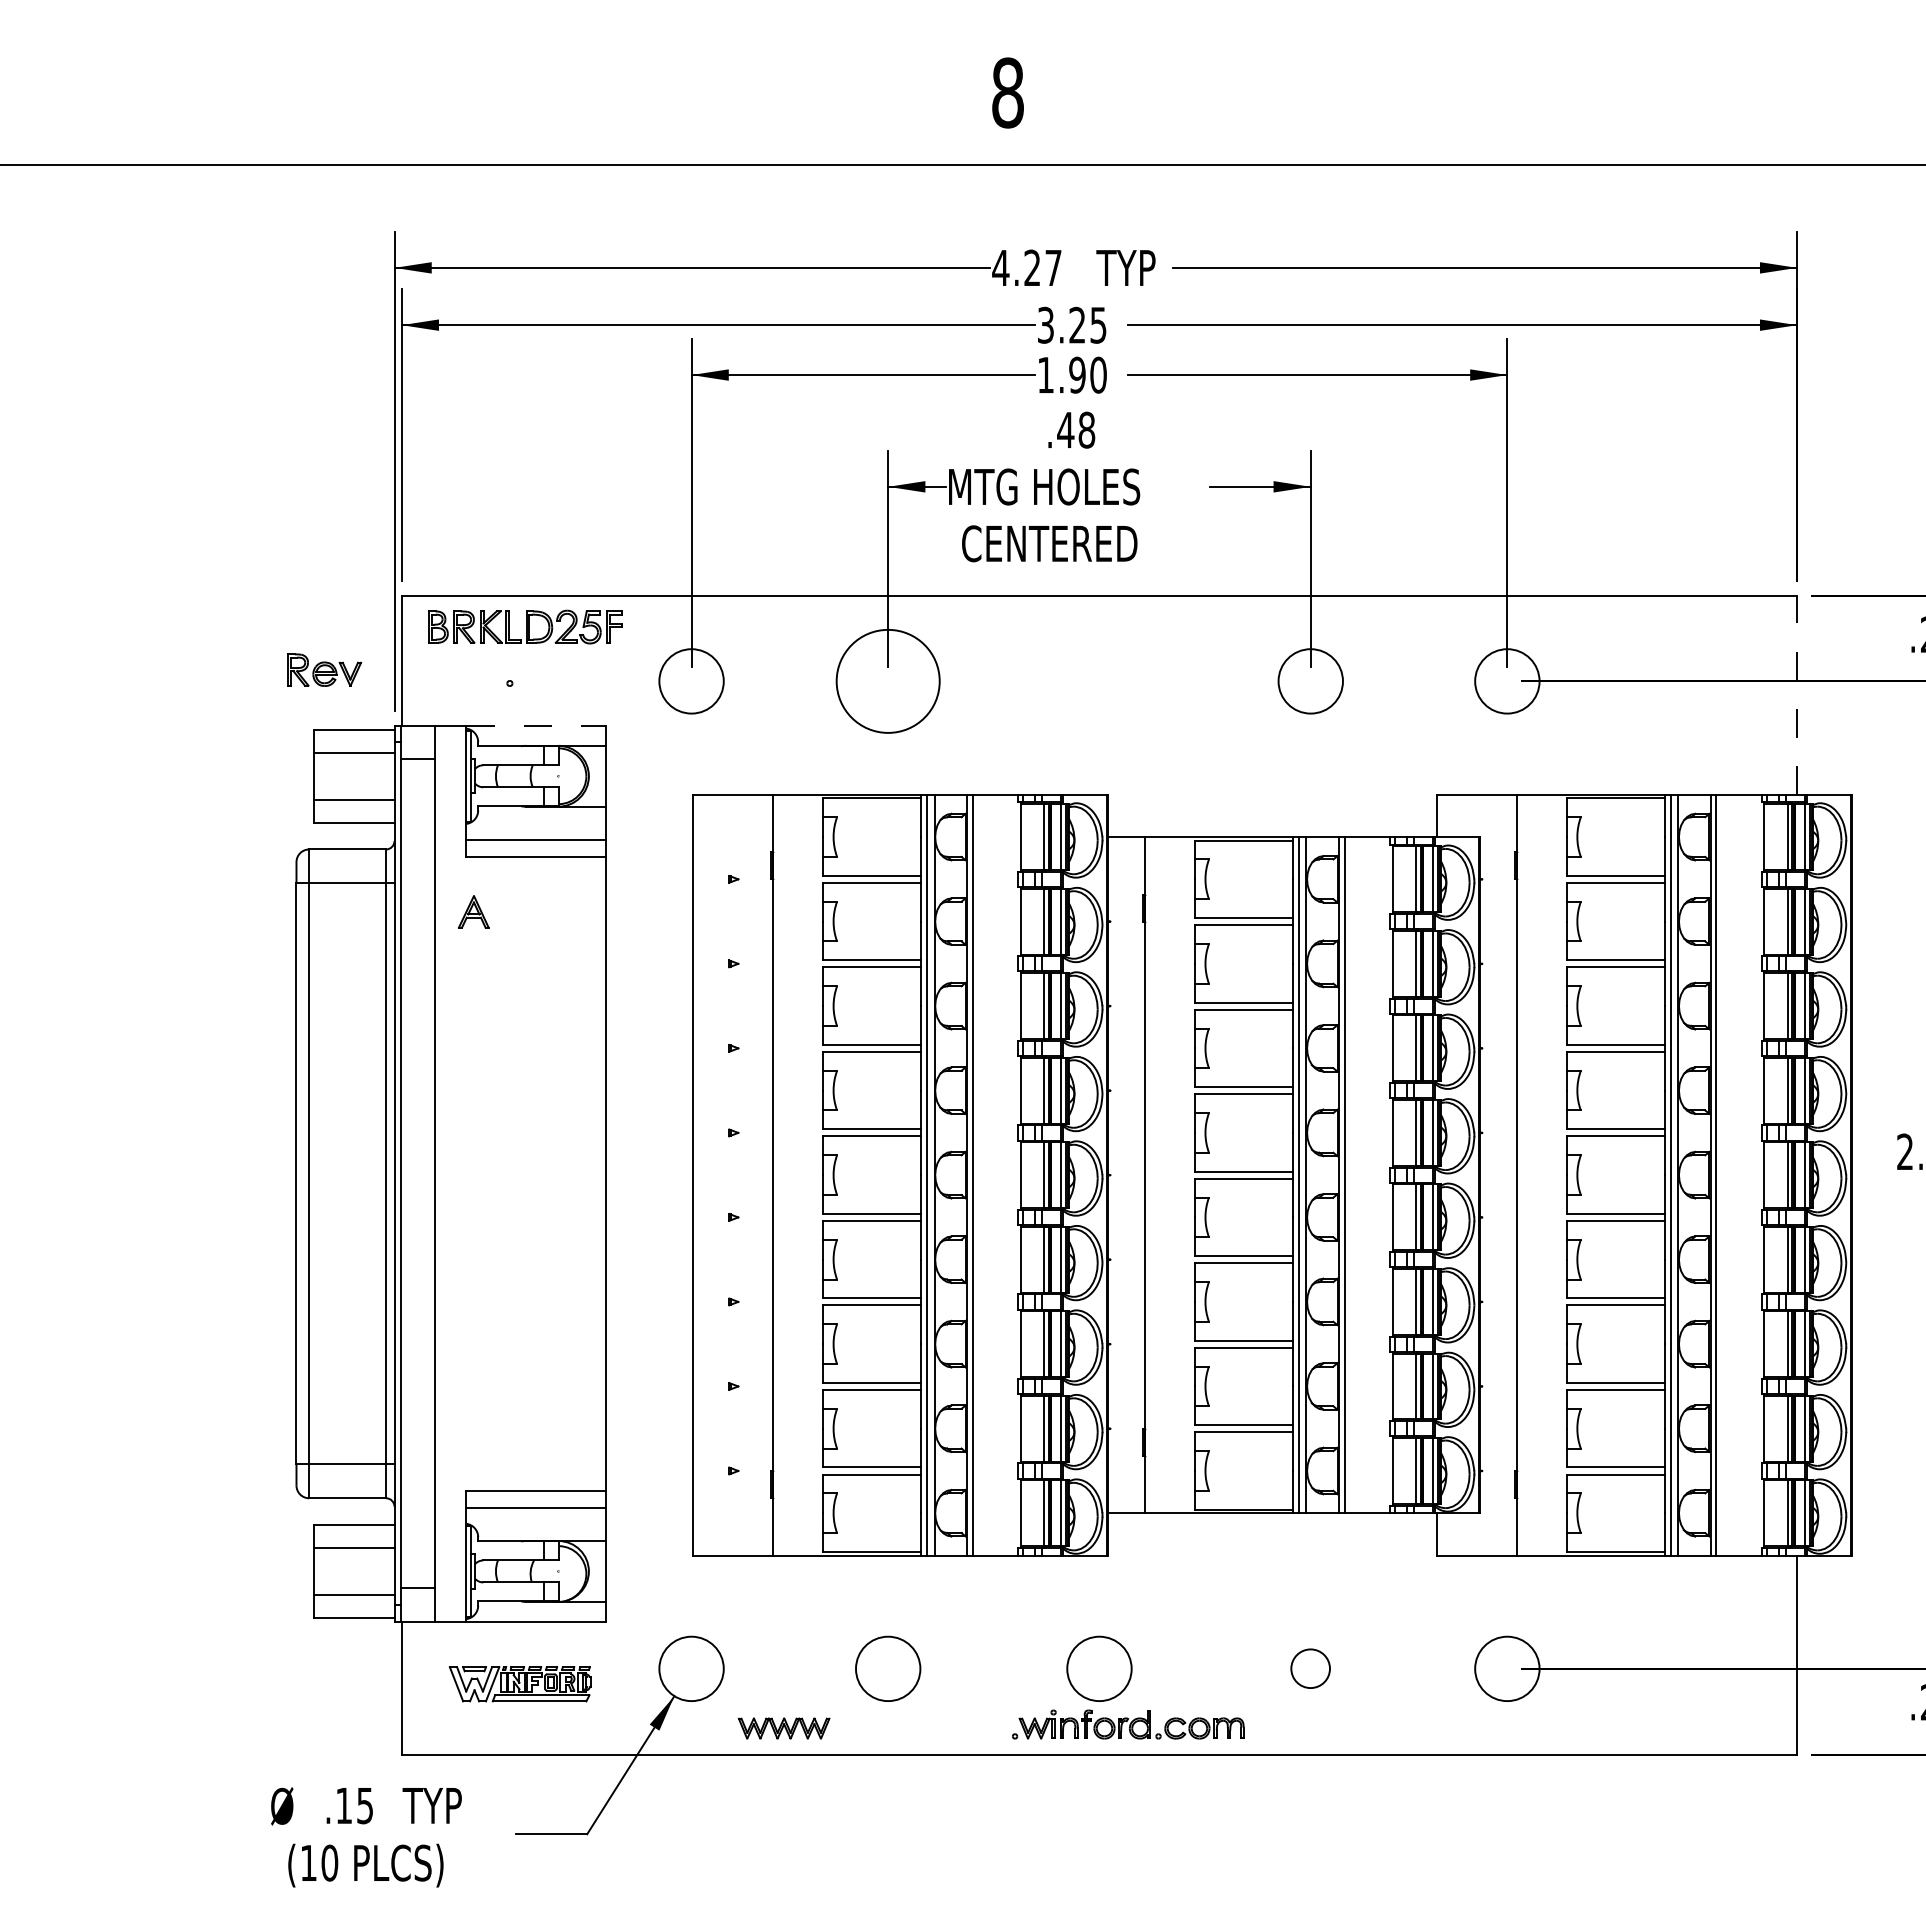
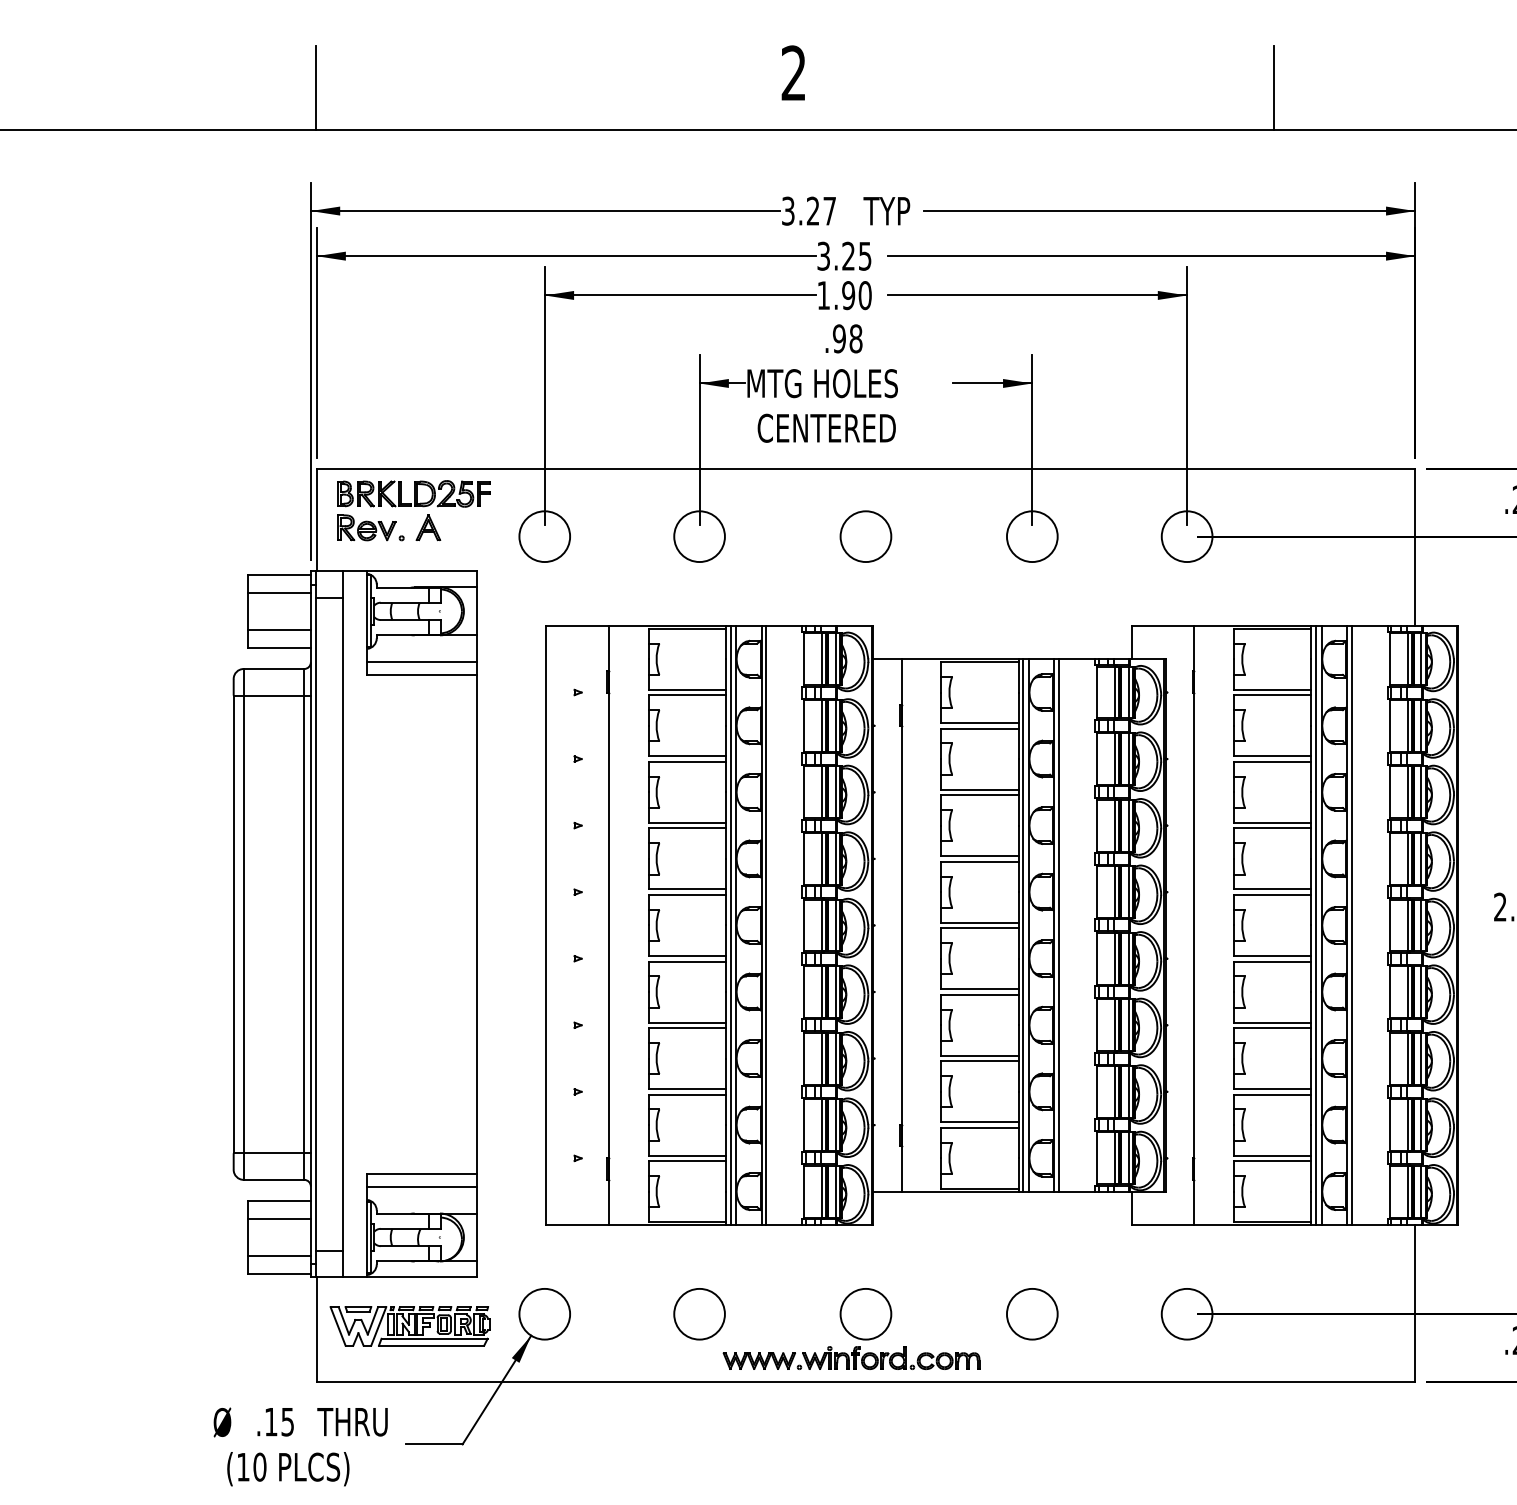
text: (1007, 92) -> (793, 72), 8 -> 2
line: (400, 111) -> (315, 87), added
line: (1617, 111) -> (1273, 87), added
text: (1000, 267) -> (788, 210), 4.27 -> 3.27
text: (1065, 429) -> (839, 338), .48 -> .98
part: (324, 669) -> (366, 527), moved
circle: (888, 681) -> (699, 536), size x0.62
circle: (1099, 681) -> (865, 536), added
line: (1797, 695) -> (1415, 547), dashed -> solid
line: (536, 725) -> (422, 571), dashed -> solid
part: (473, 911) -> (428, 527), moved
circle: (1310, 1668) -> (1032, 1313), size x1.67
part: (520, 1683) -> (410, 1325), size x1.43
part: (783, 1728) -> (758, 1361), moved
text: (457, 1806) -> (360, 1422), TYP -> THRU

